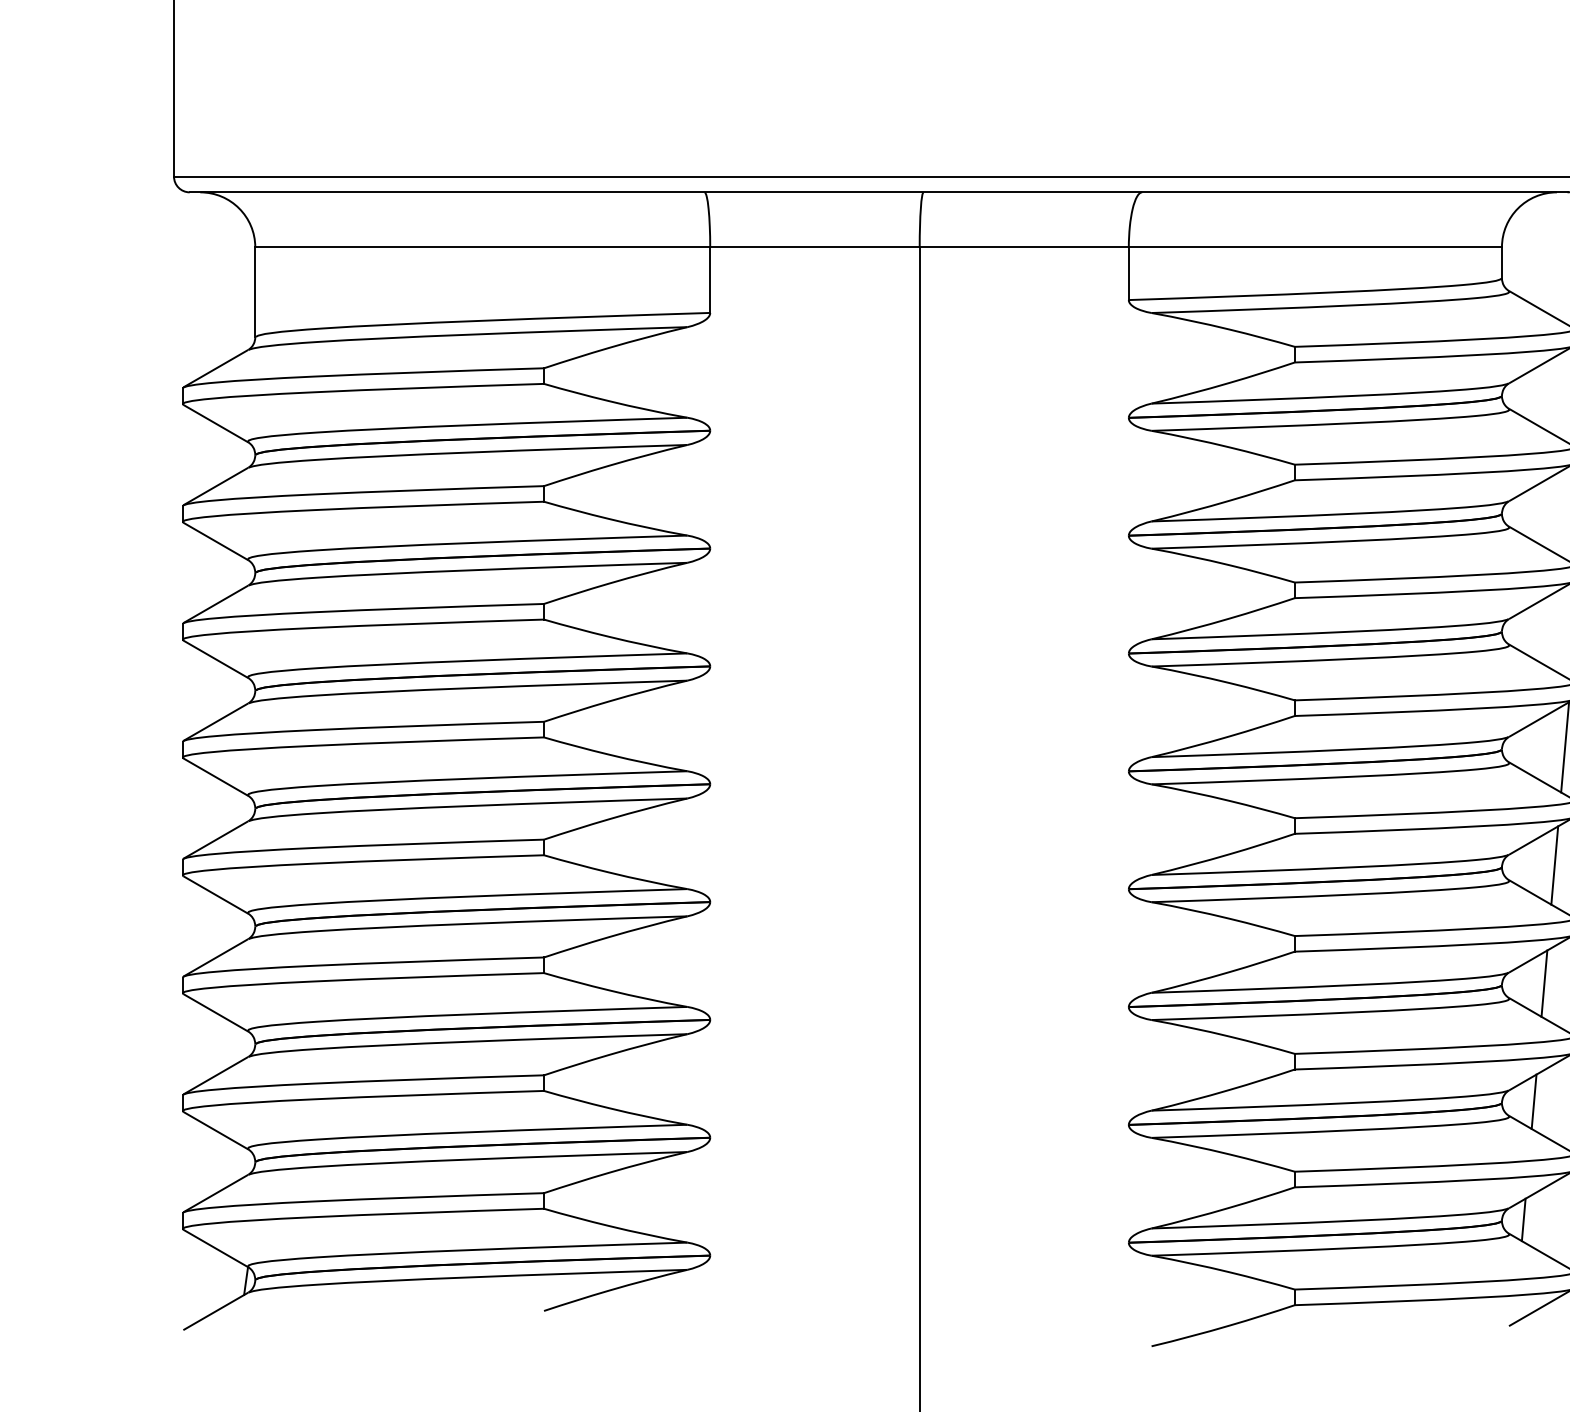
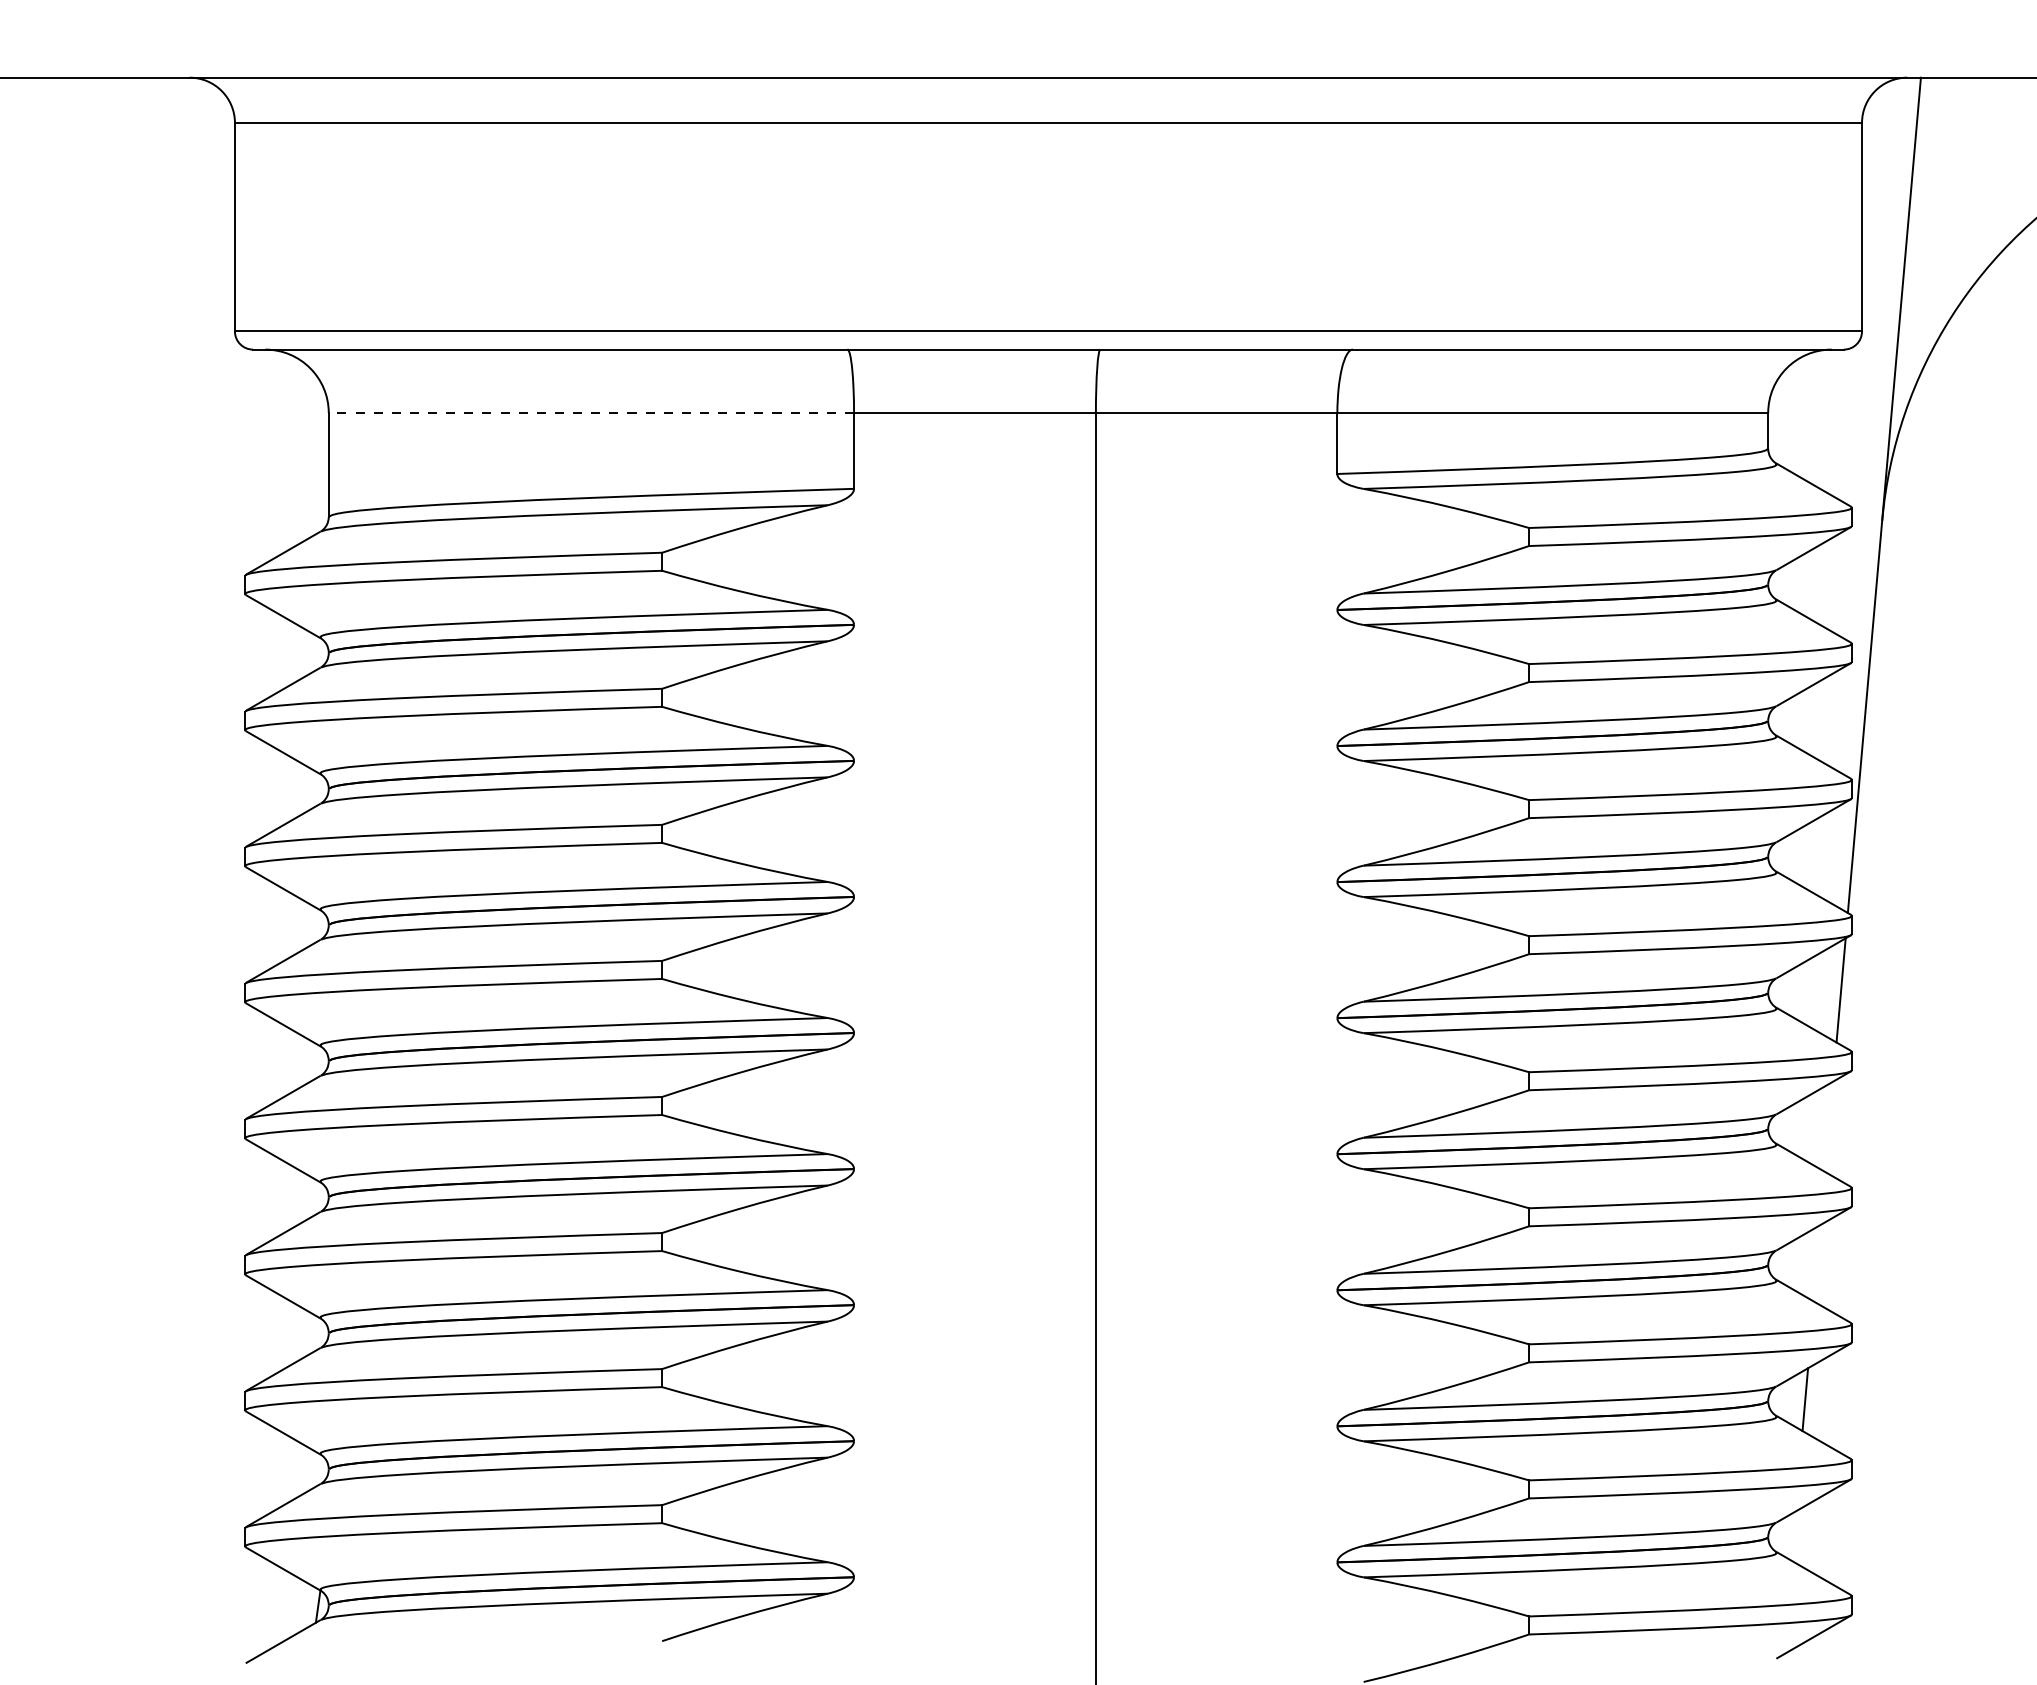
line: (482, 247) -> (591, 413), solid -> dashed
line: (1555, 865) -> (1829, 1126), removed
line: (1543, 983) -> (1816, 1262), removed
line: (1523, 1219) -> (1793, 1535), removed

